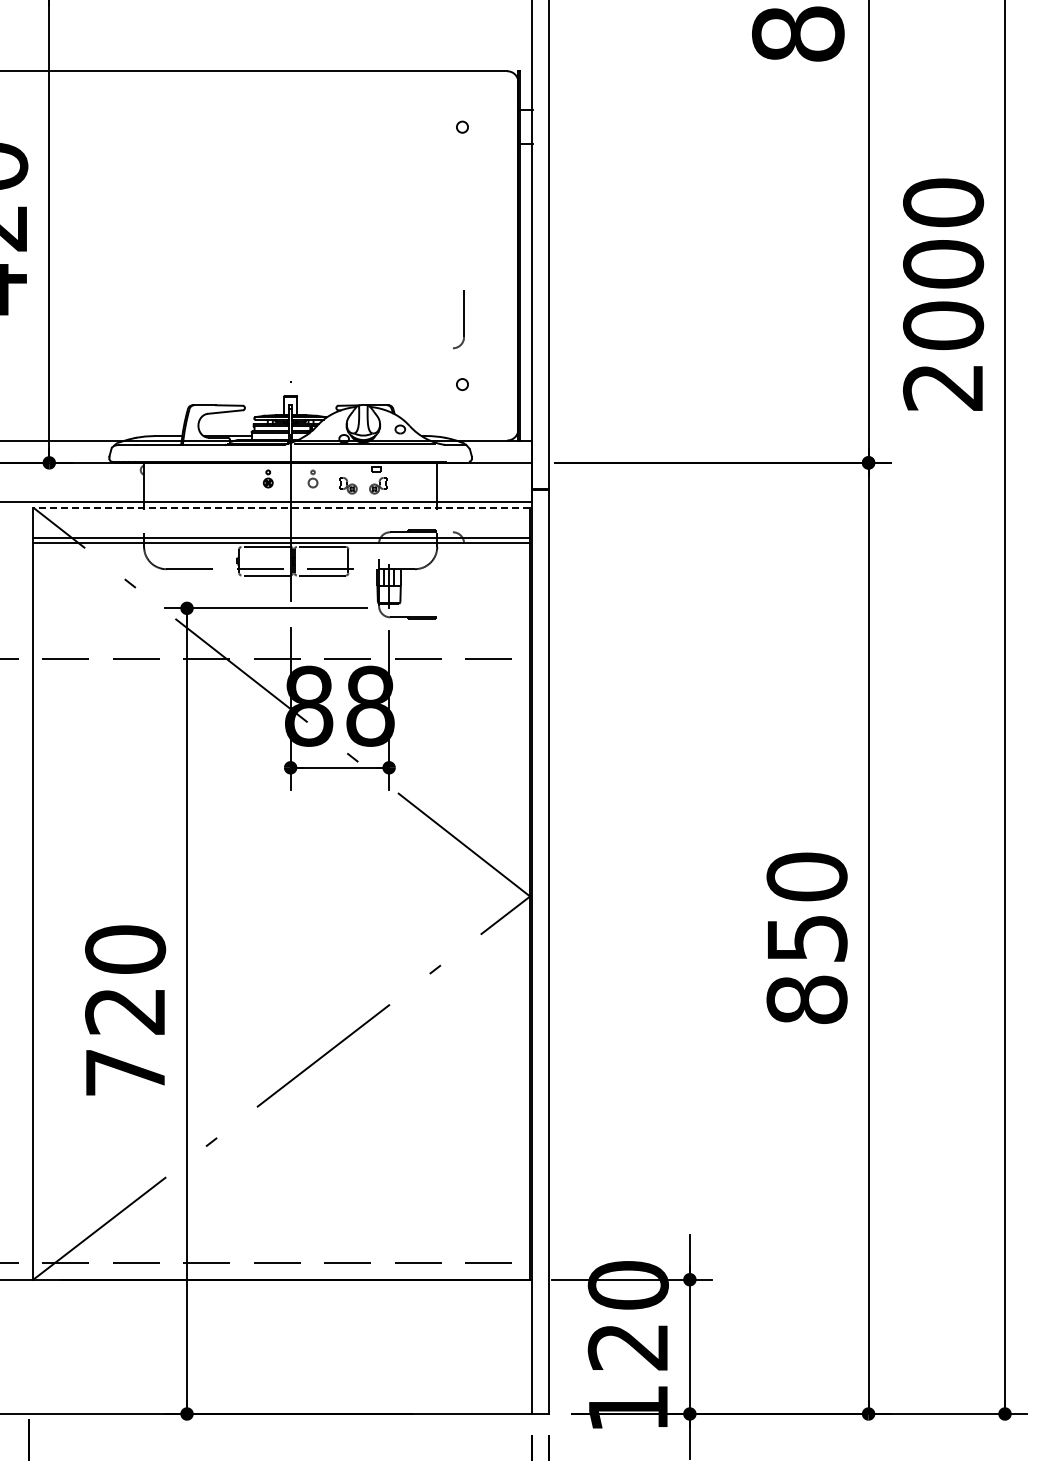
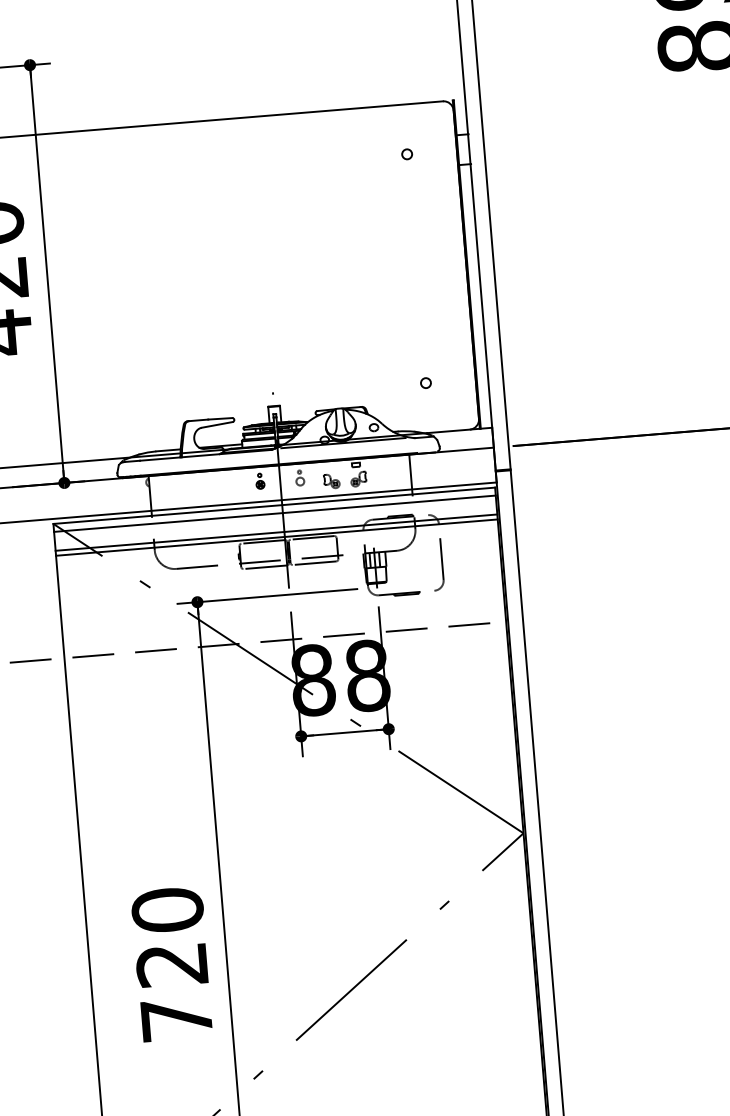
part: (458, 319) -> (437, 564), moved
line: (281, 507) -> (274, 505), dashed -> solid
line: (281, 516) -> (274, 513), added

